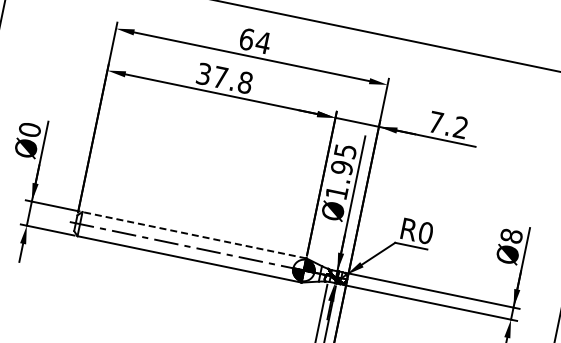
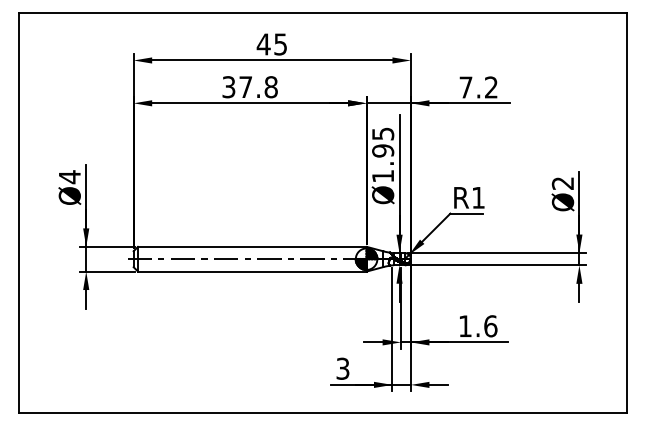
text: (254, 40) -> (271, 44), 64 -> 45
text: (29, 130) -> (69, 177), Ø0 -> Ø4
text: (426, 232) -> (478, 197), R0 -> R1
line: (193, 234) -> (251, 246), dashed -> solid
text: (512, 236) -> (563, 183), Ø8 -> Ø2

